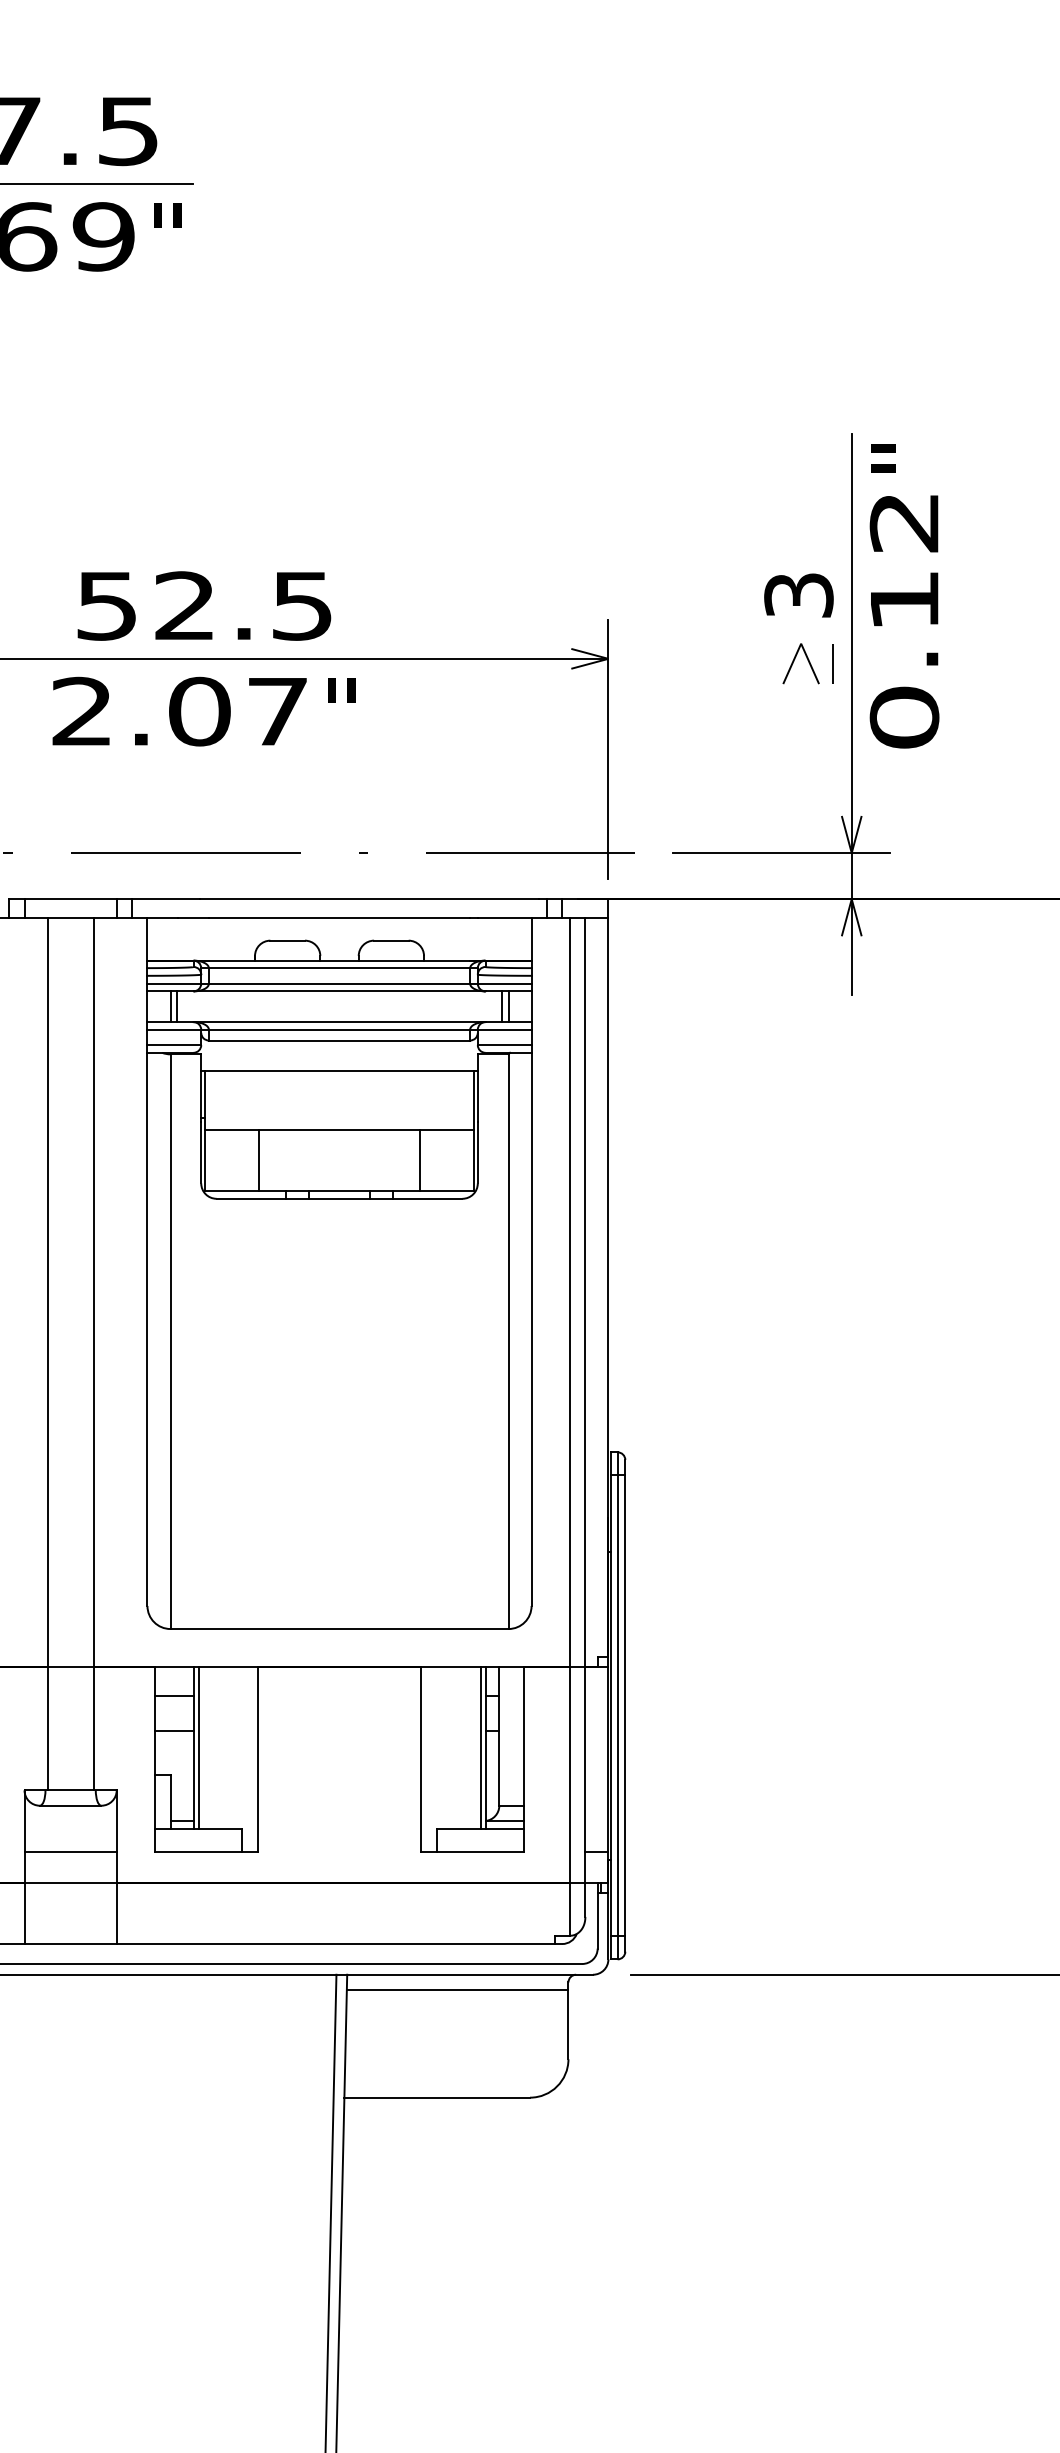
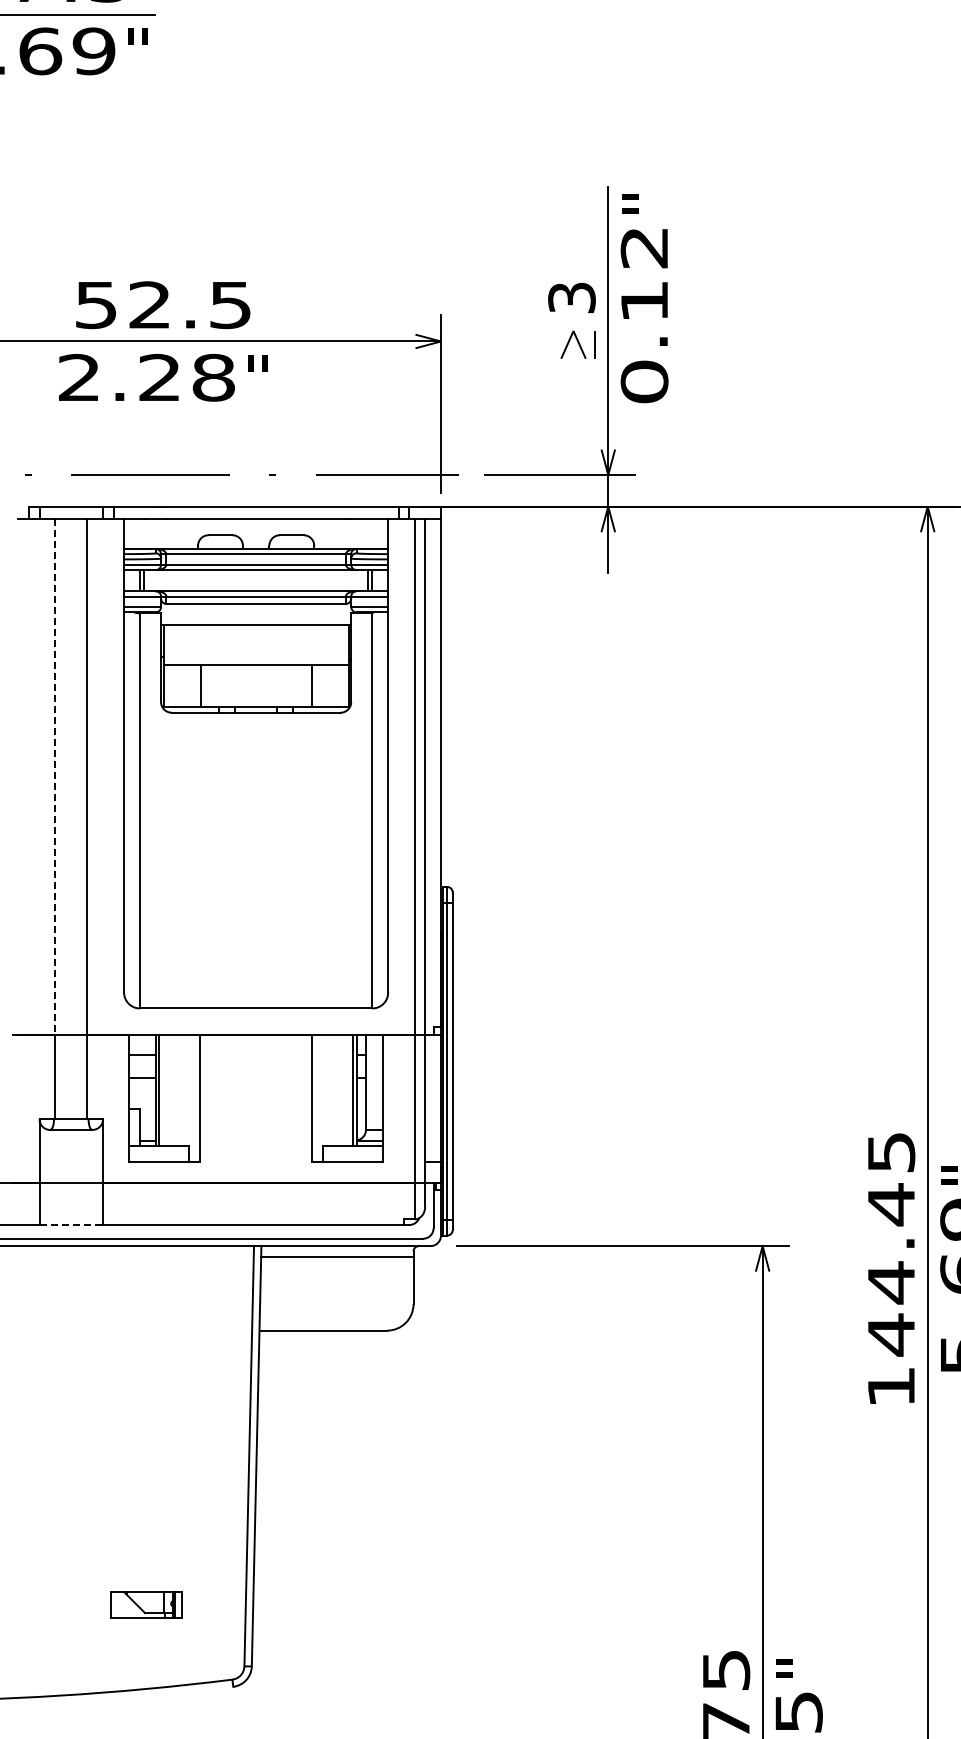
text: (238, 711) -> (186, 377), 2.07 -> 2.28
line: (47, 1293) -> (55, 777), solid -> dashed
line: (69, 1851) -> (70, 1161), removed
line: (70, 1944) -> (71, 1225), solid -> dashed

